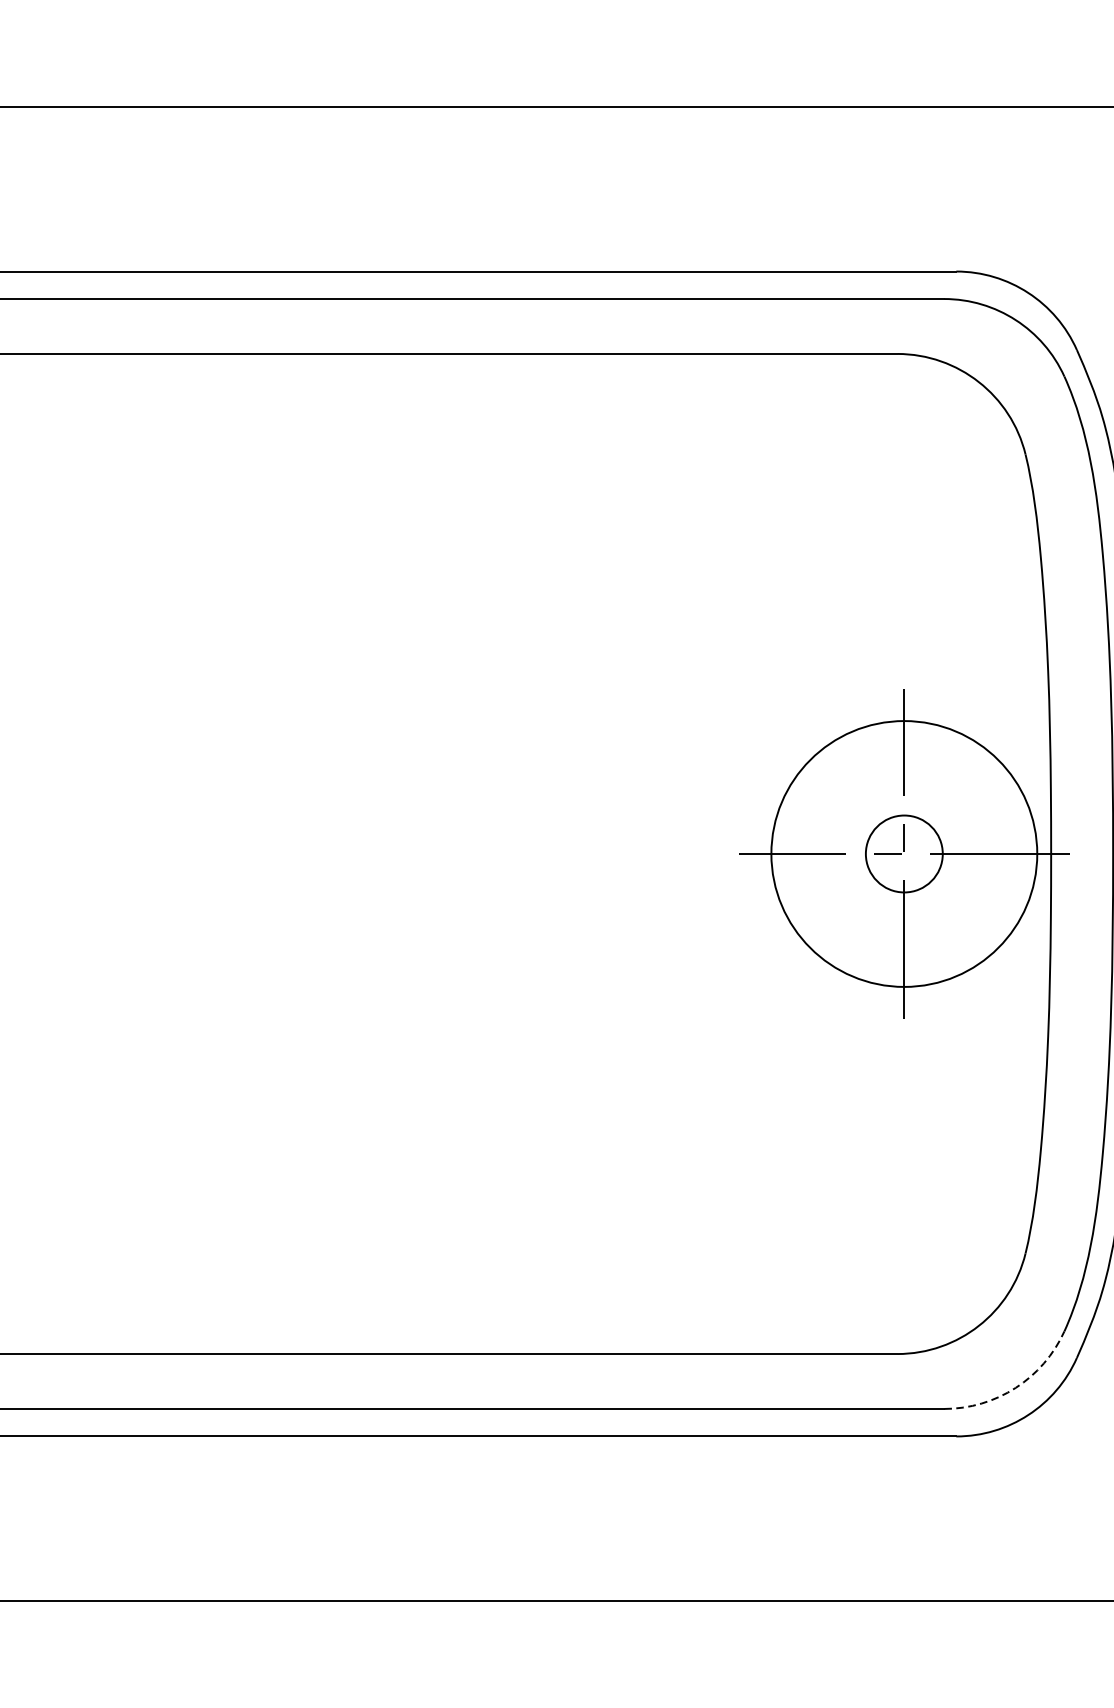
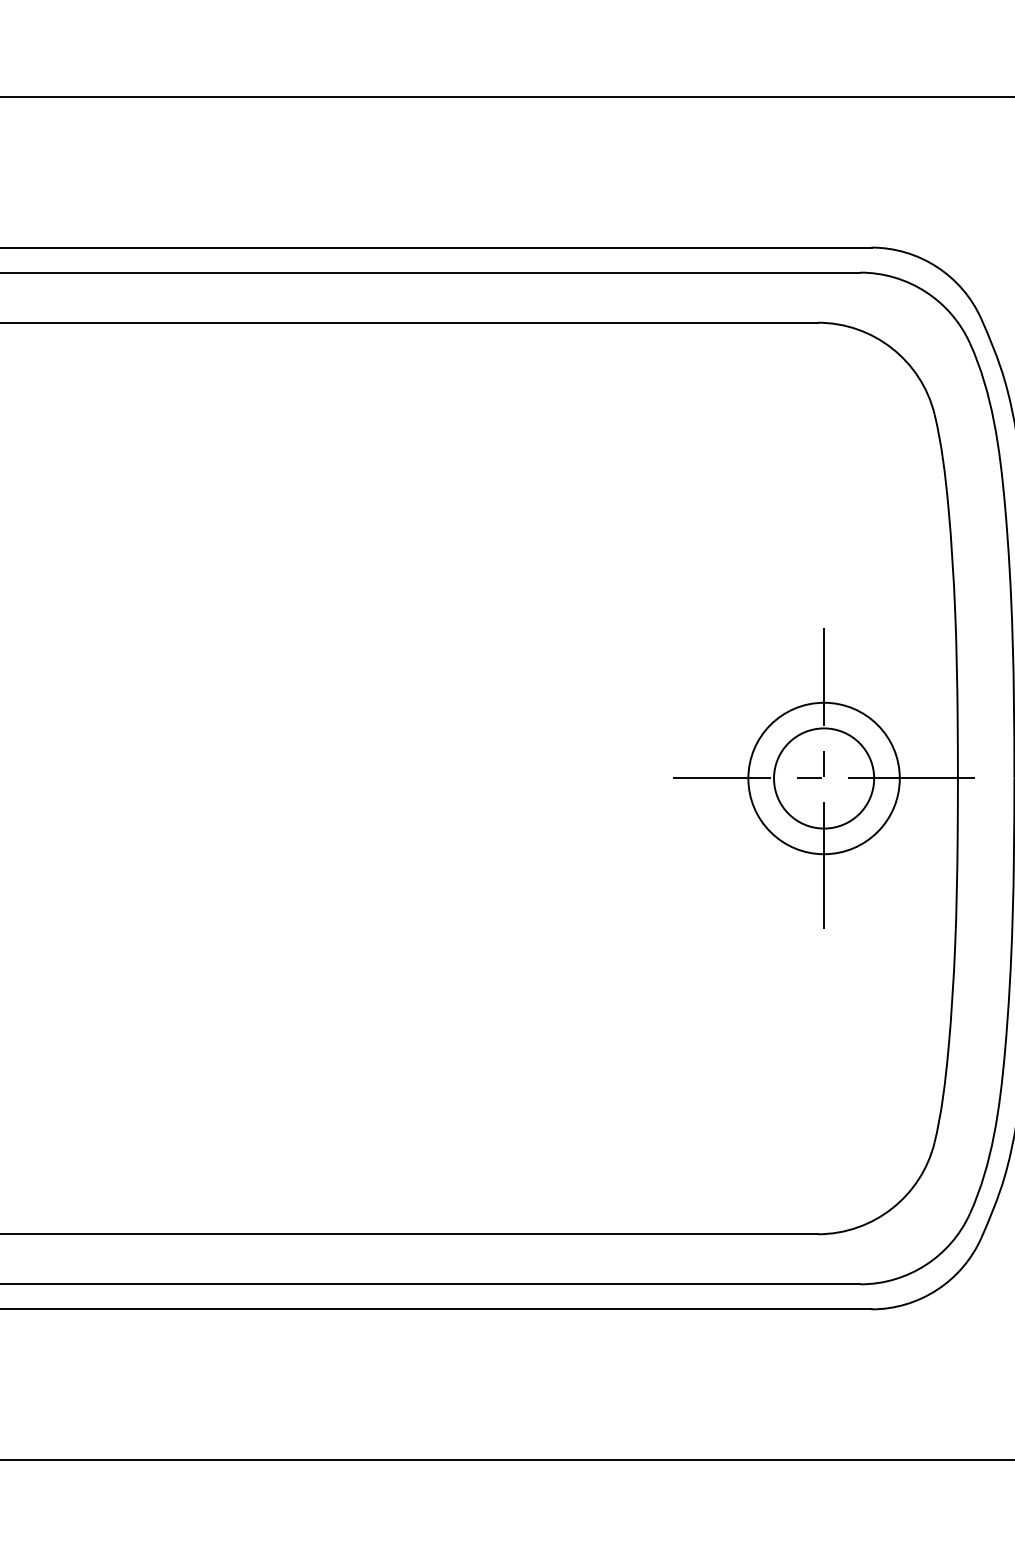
circle: (903, 854) -> (823, 778), size x0.62
circle: (904, 854) -> (824, 778), size x1.43
arc: (1015, 1388) -> (925, 1265), dashed -> solid

